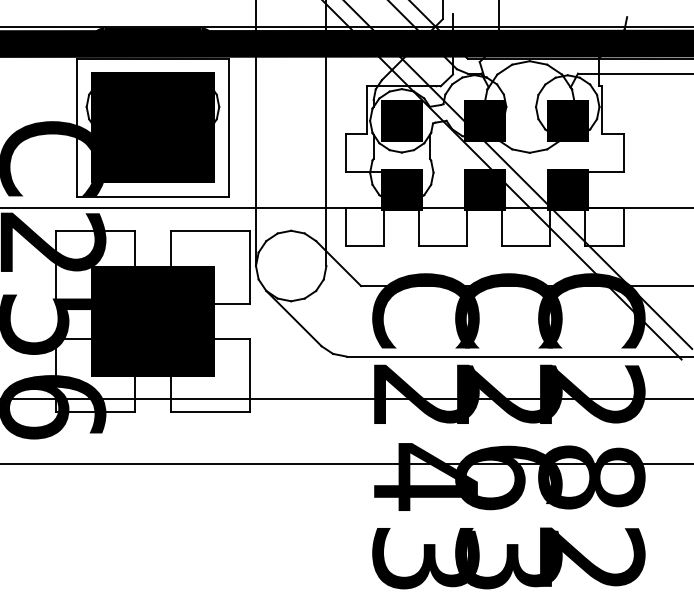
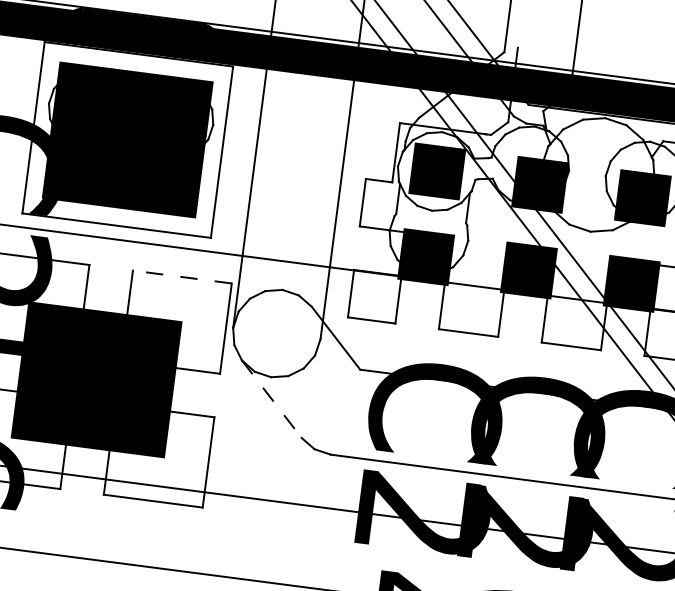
line: (210, 230) -> (182, 276), solid -> dashed
line: (294, 318) -> (272, 399), solid -> dashed

